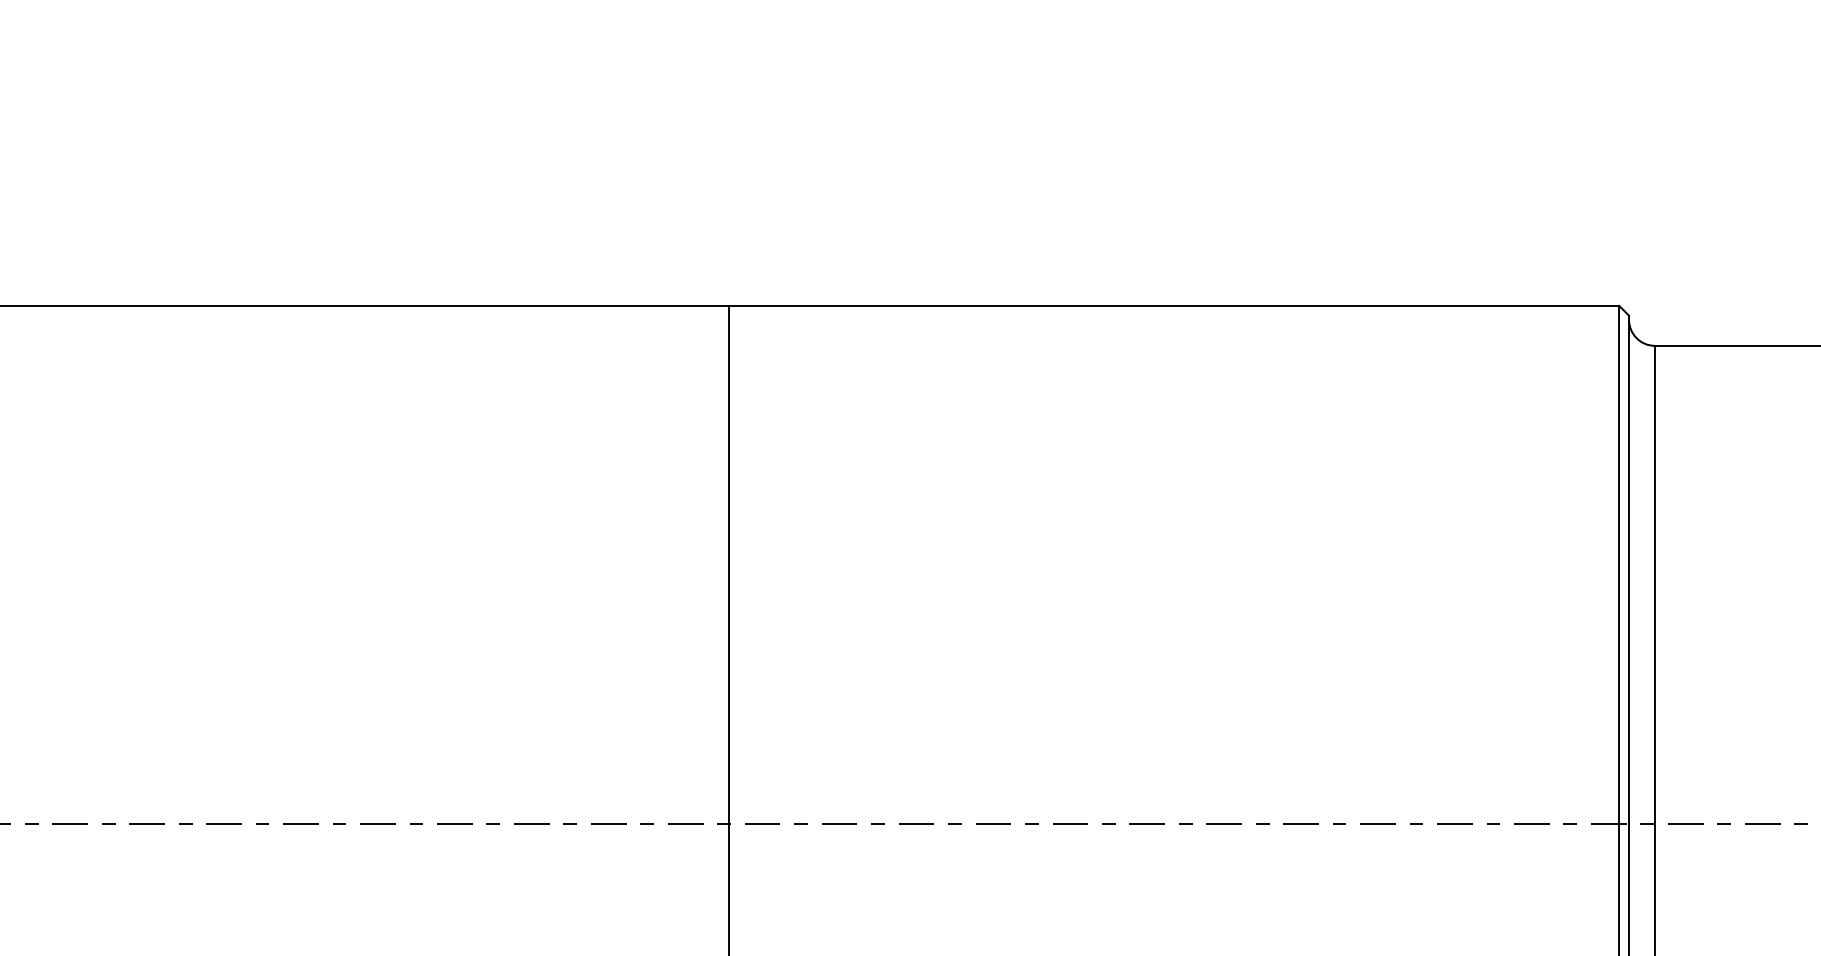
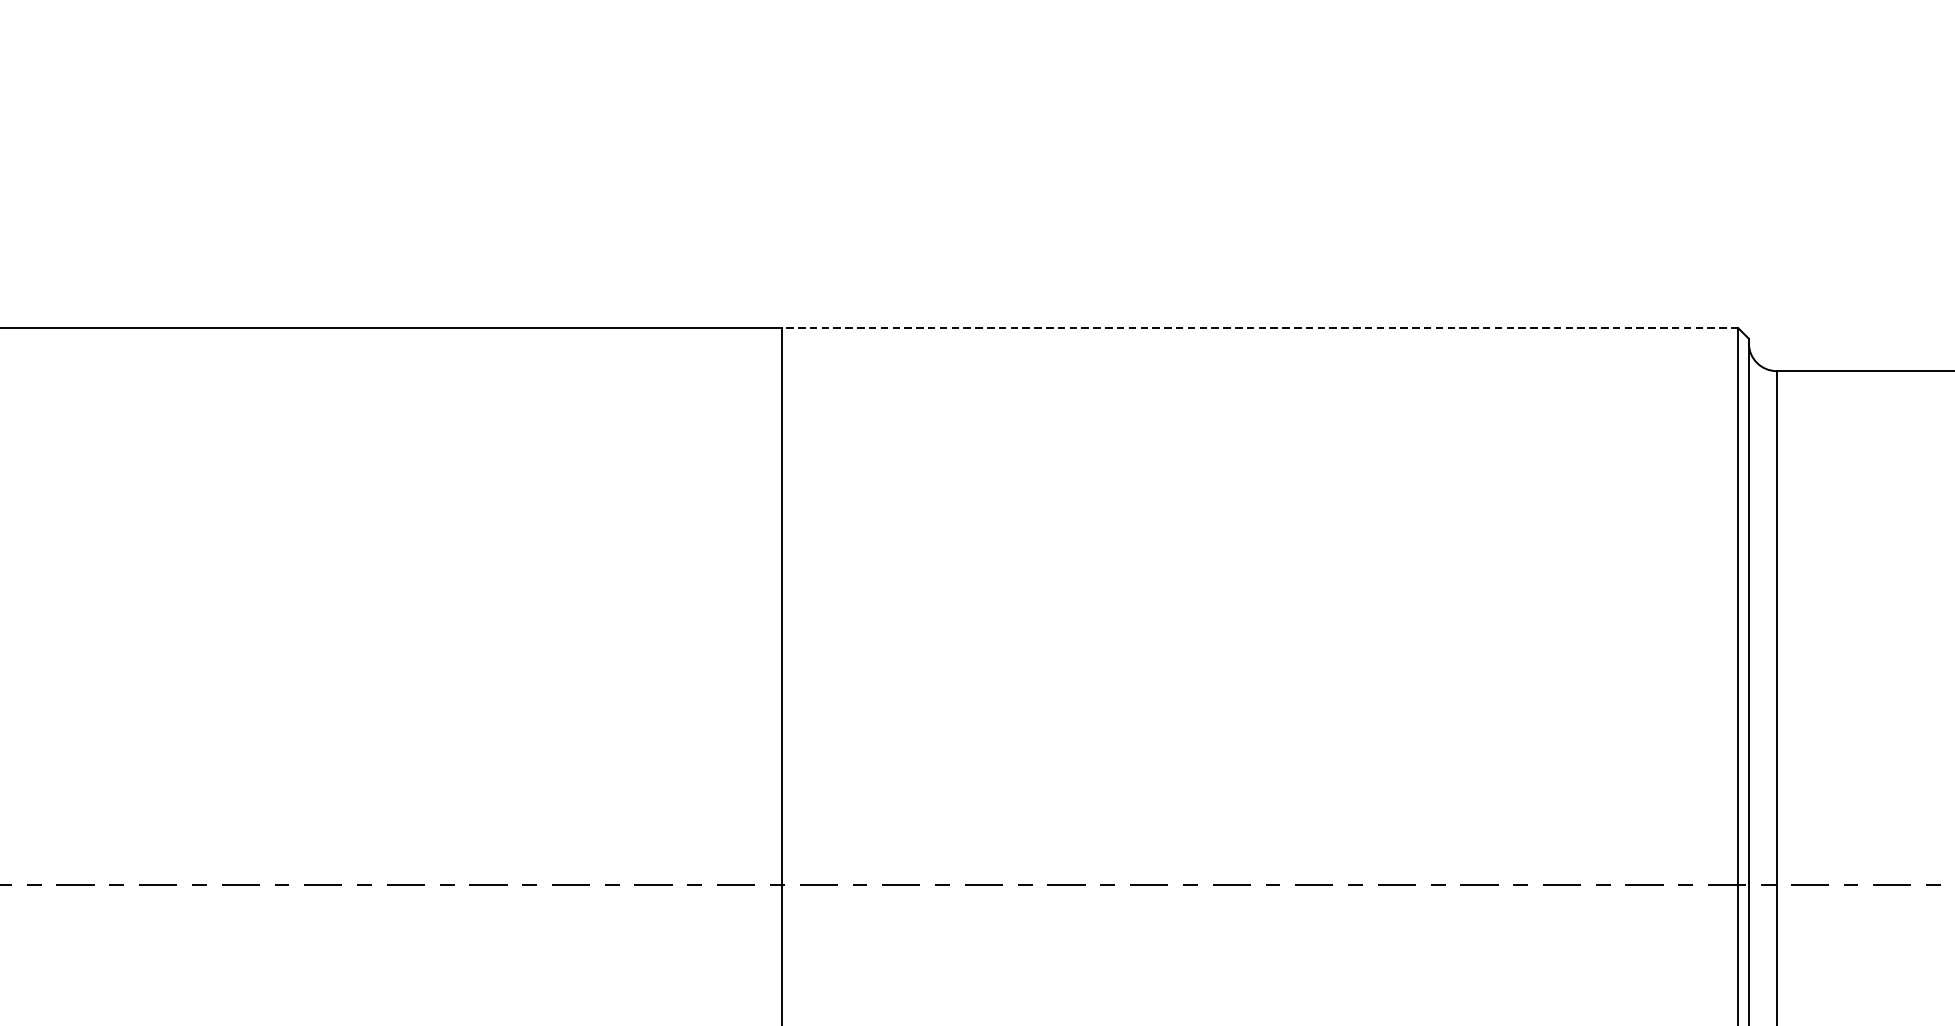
line: (1173, 305) -> (1259, 327), solid -> dashed

